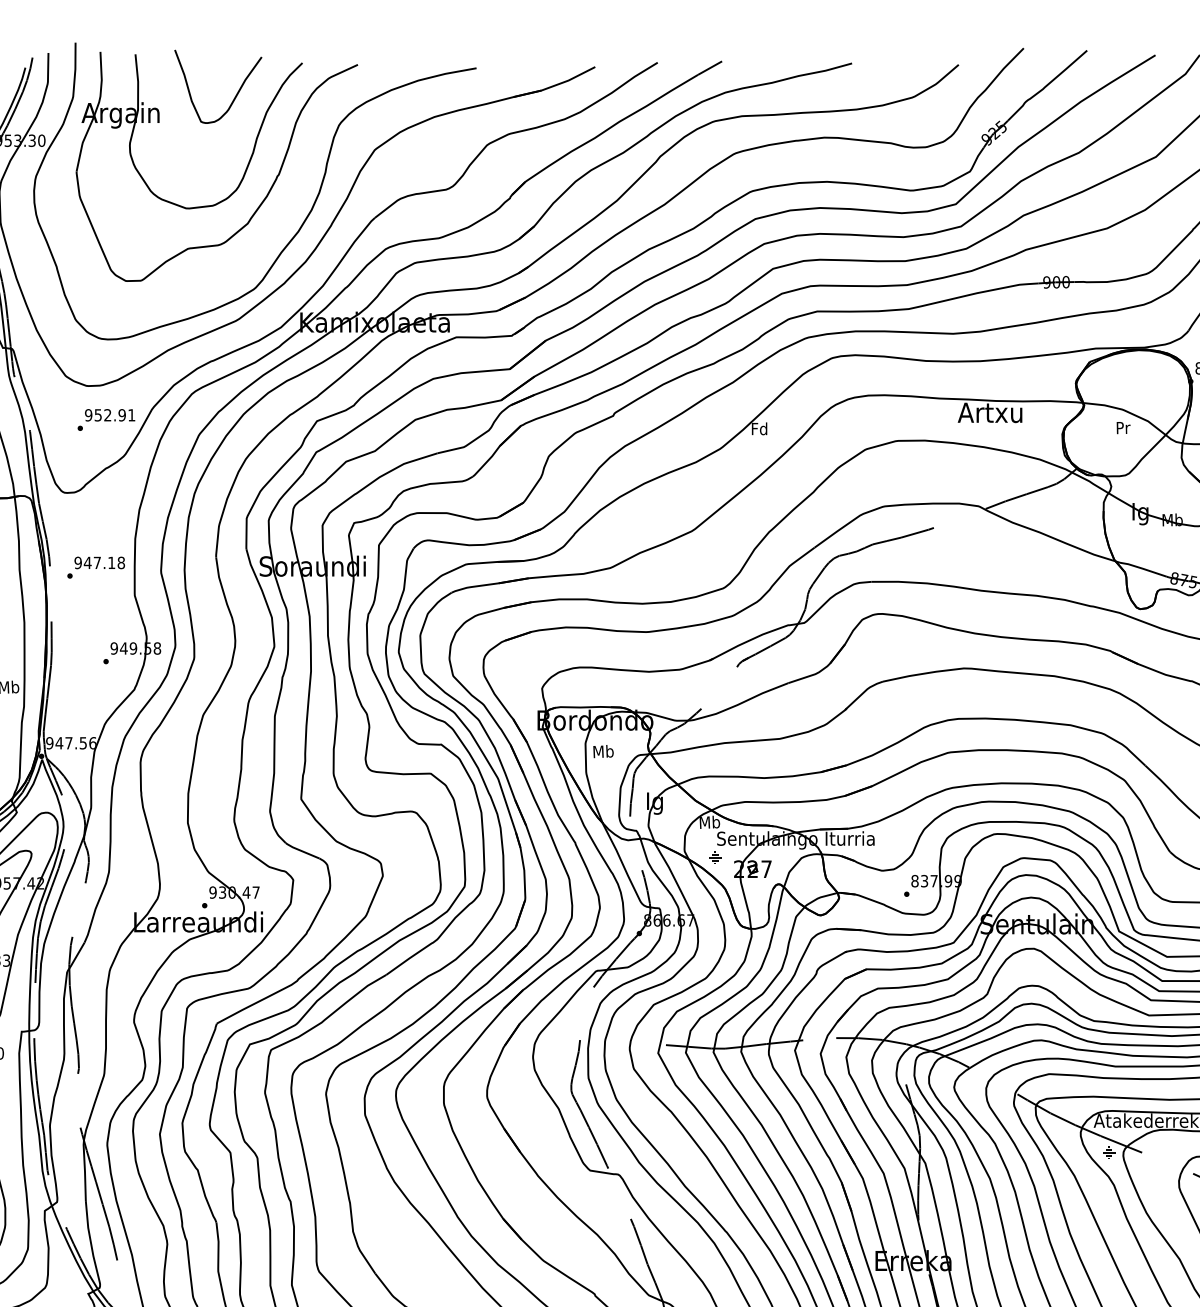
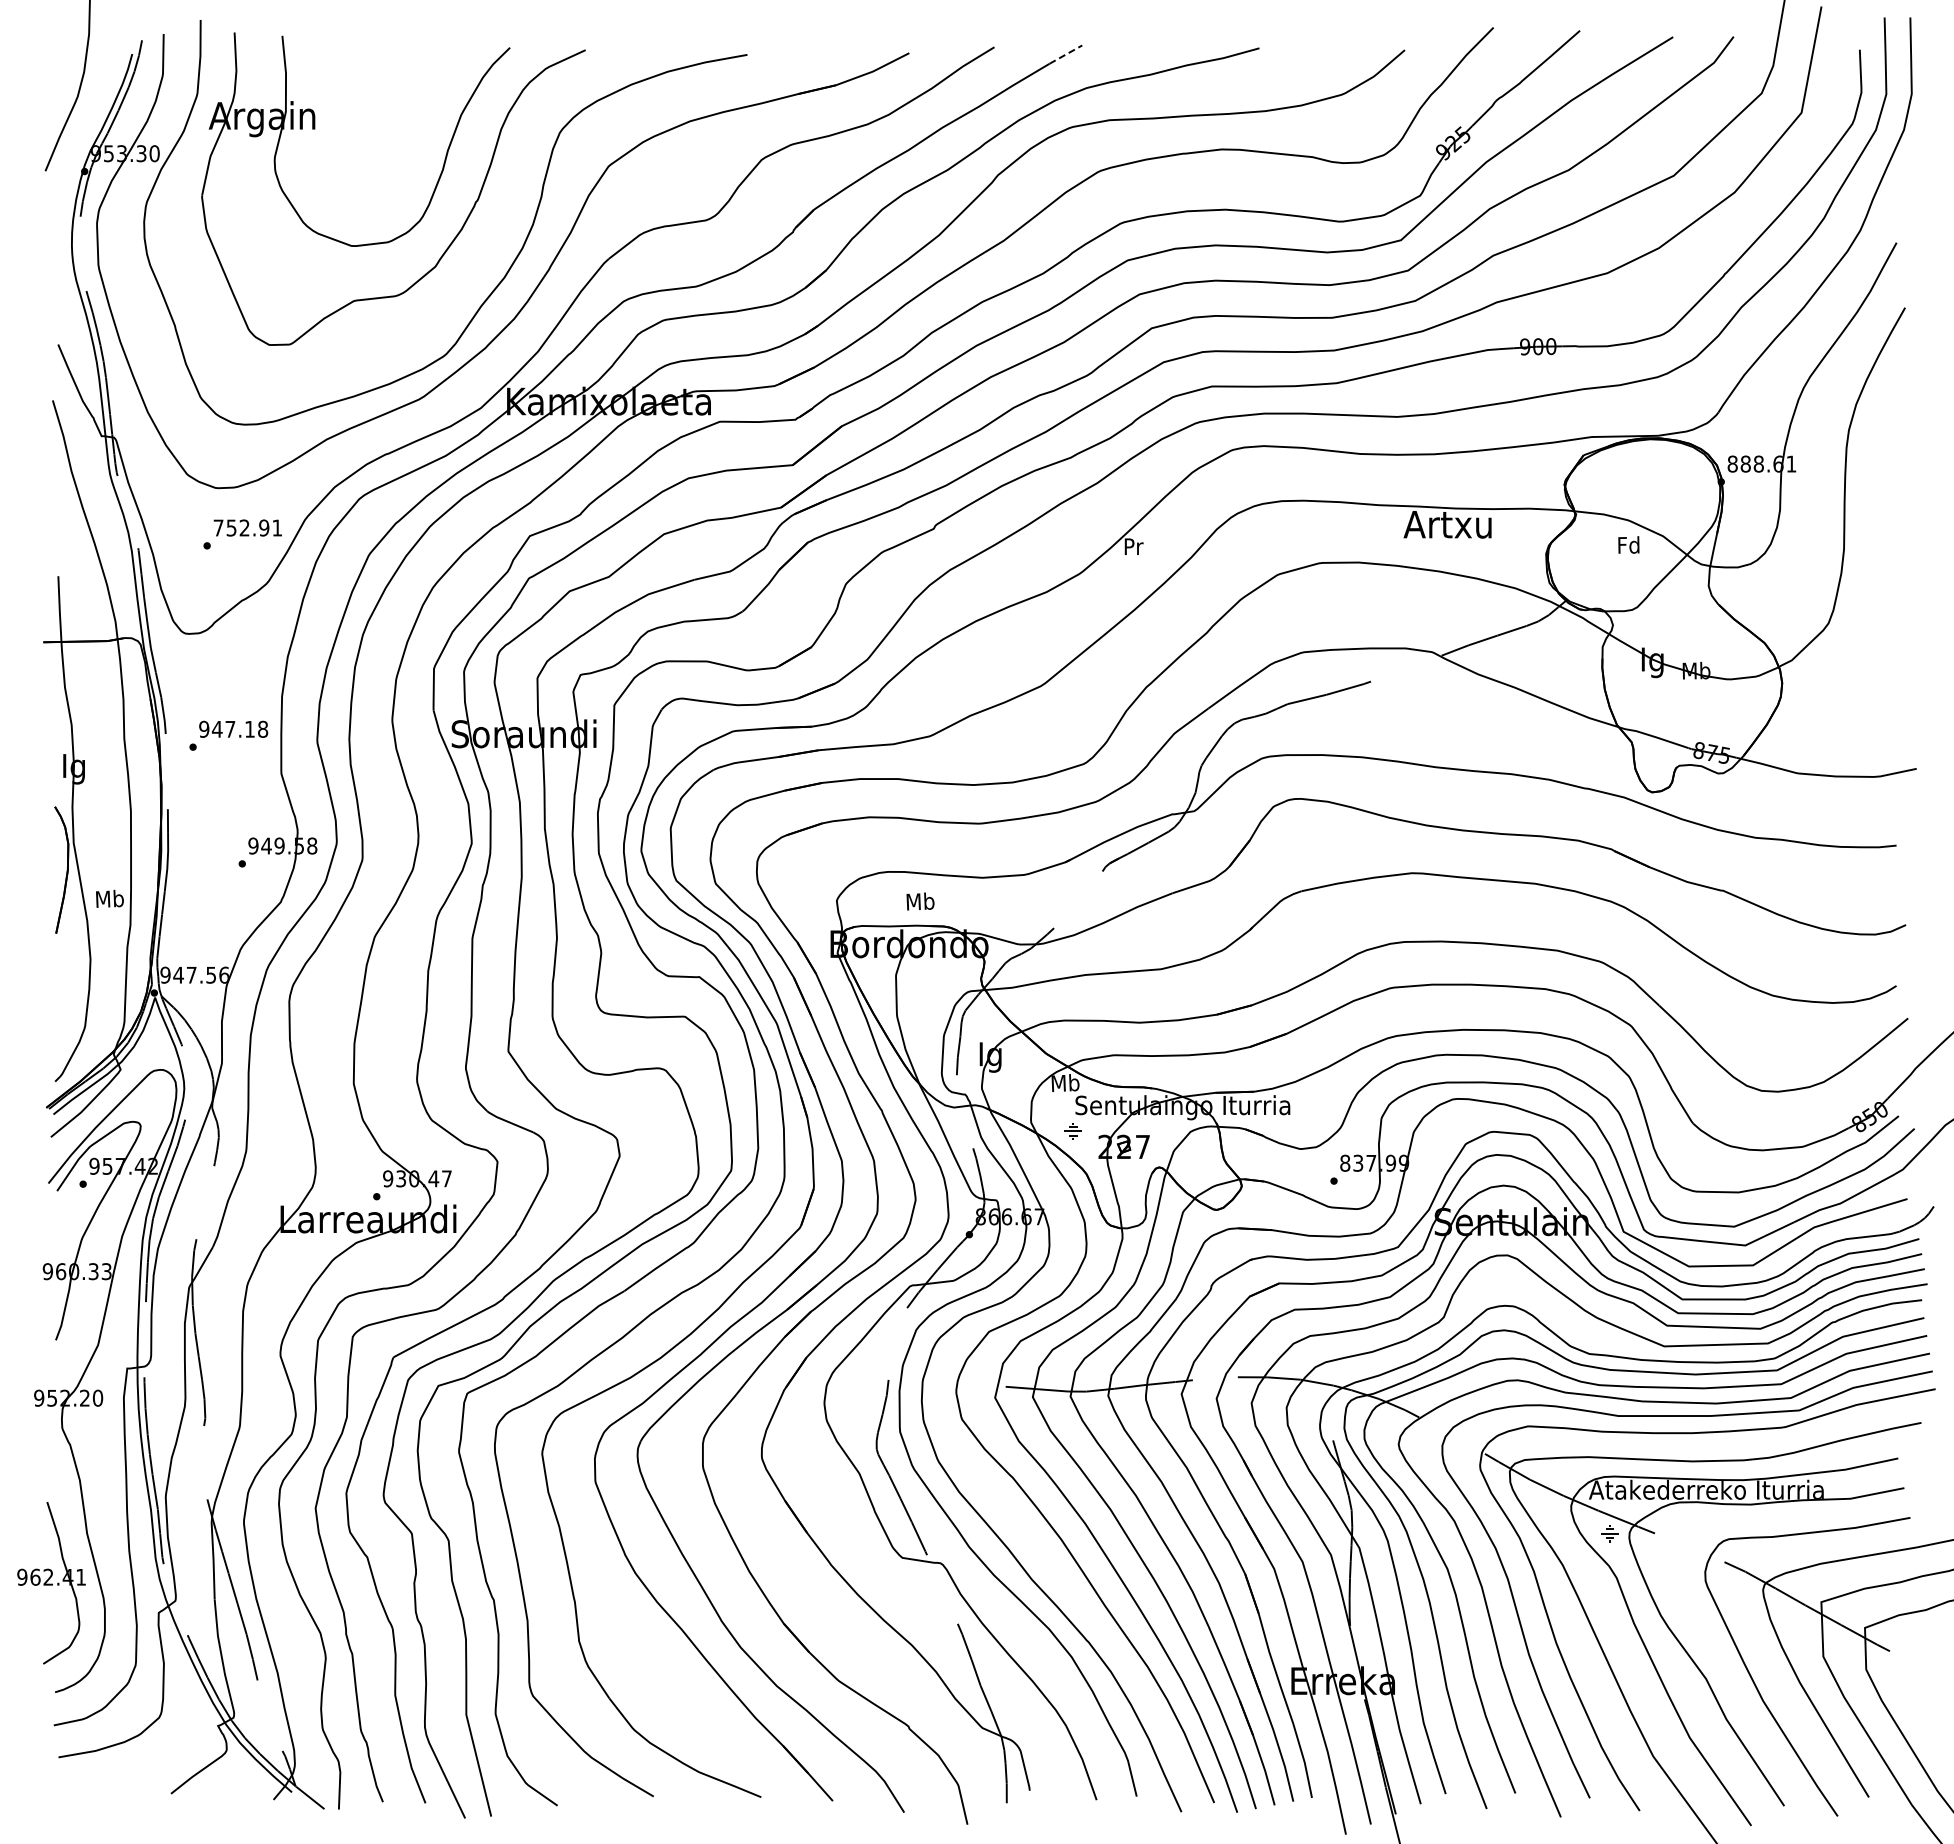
line: (709, 68) -> (1065, 54), solid -> dashed
curve: (235, 95) -> (418, 92), removed
text: (88, 414) -> (218, 527), 952.91 -> 752.91
text: (1122, 427) -> (1628, 544), Pr -> Fd
text: (758, 428) -> (1132, 546), Fd -> Pr
text: (603, 751) -> (920, 901), moved

